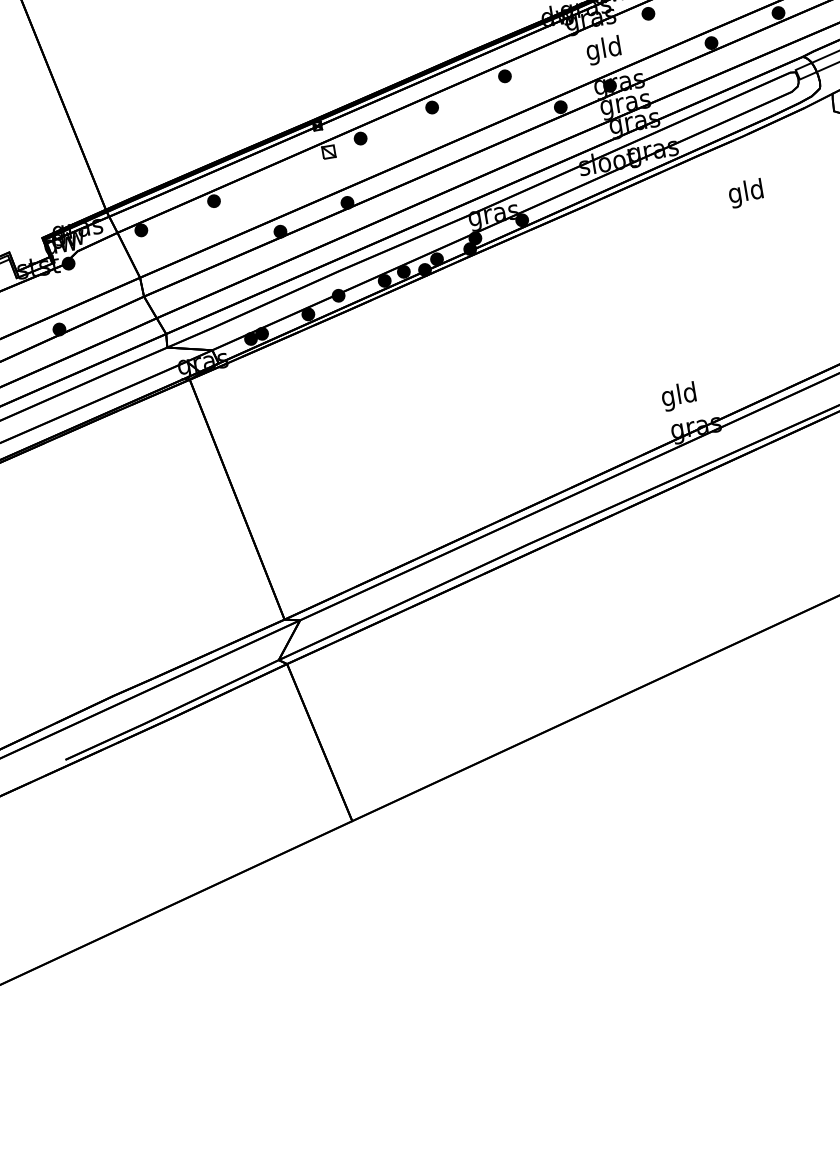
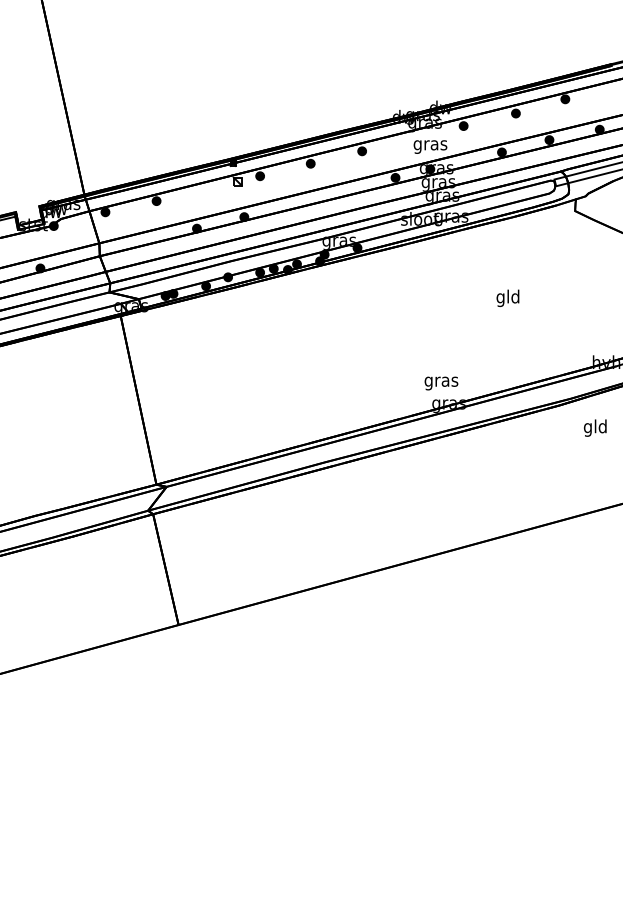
text: (604, 49) -> (430, 144), gld -> gras
text: (745, 192) -> (507, 297), moved
text: (679, 396) -> (441, 381), gld -> gras

